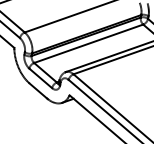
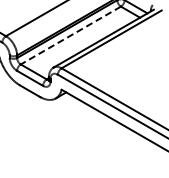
line: (88, 43) -> (70, 35), solid -> dashed

